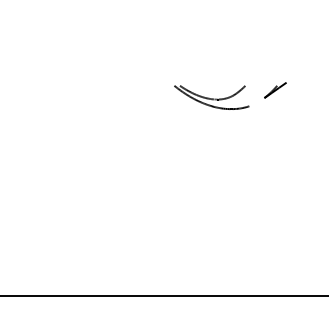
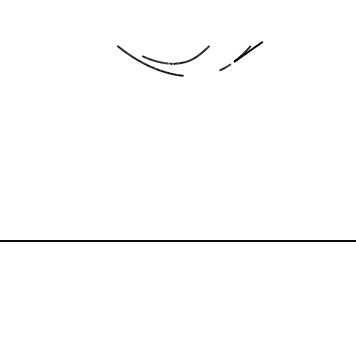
part: (230, 95) -> (190, 58), size x1.43

